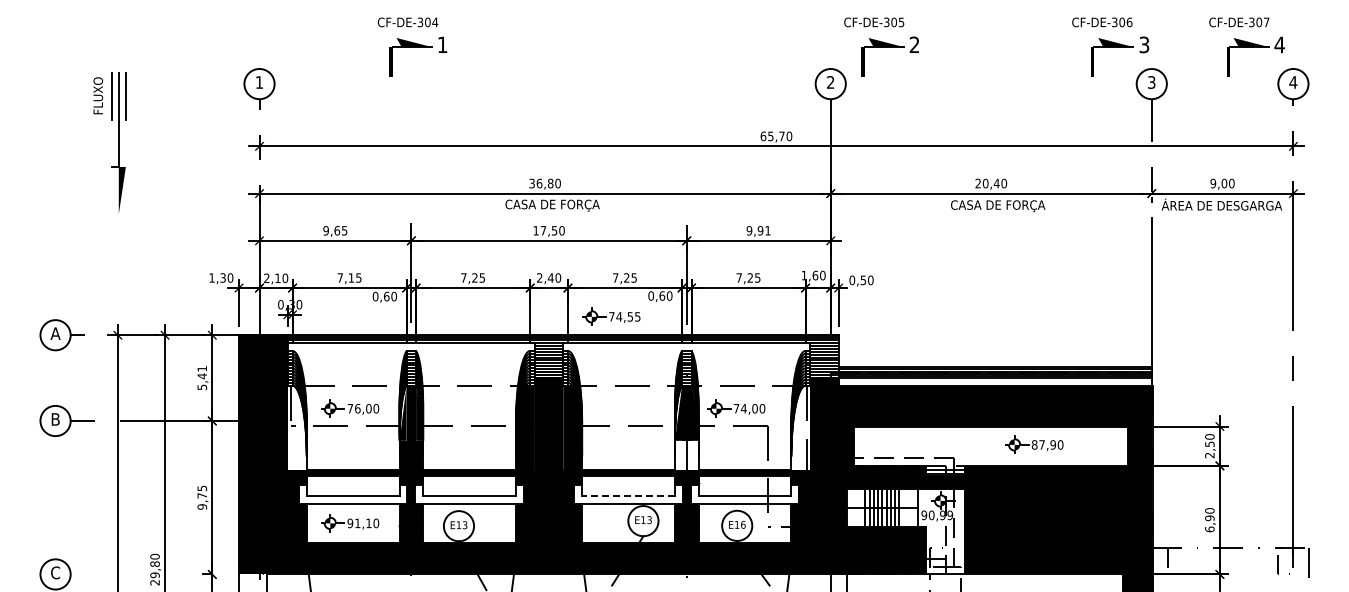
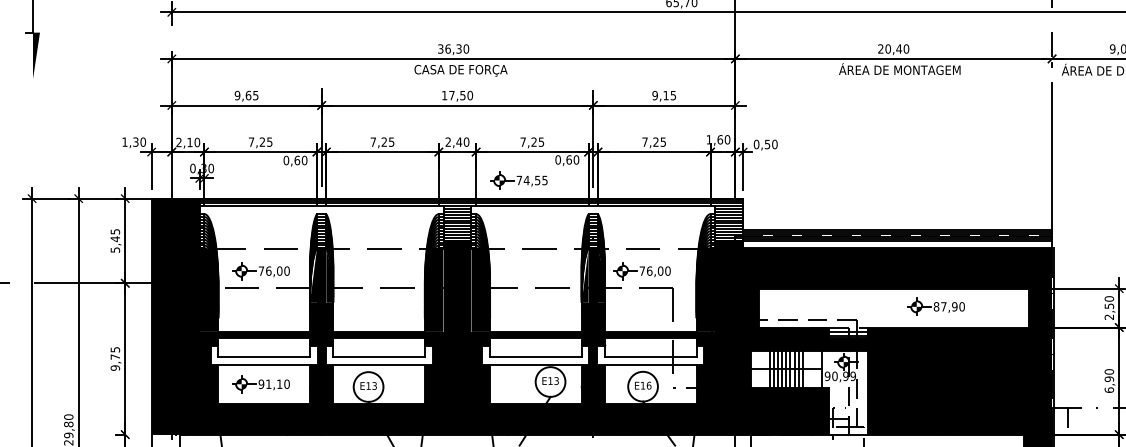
text: (550, 183) -> (458, 48), 36,80 -> 36,30
text: (996, 204) -> (898, 69), CASA DE FORÇA -> ÁREA DE MONTAGEM
text: (763, 230) -> (669, 95), 9,91 -> 9,15
text: (350, 277) -> (261, 141), 7,15 -> 7,25
text: (202, 368) -> (115, 231), 5,41 -> 5,45
text: (743, 408) -> (649, 270), 74,00 -> 76,00
fill: (296, 427) -> (208, 289), added
fill: (800, 427) -> (705, 289), added
fill: (686, 455) -> (593, 317), added
line: (628, 495) -> (535, 356), dashed -> solid

